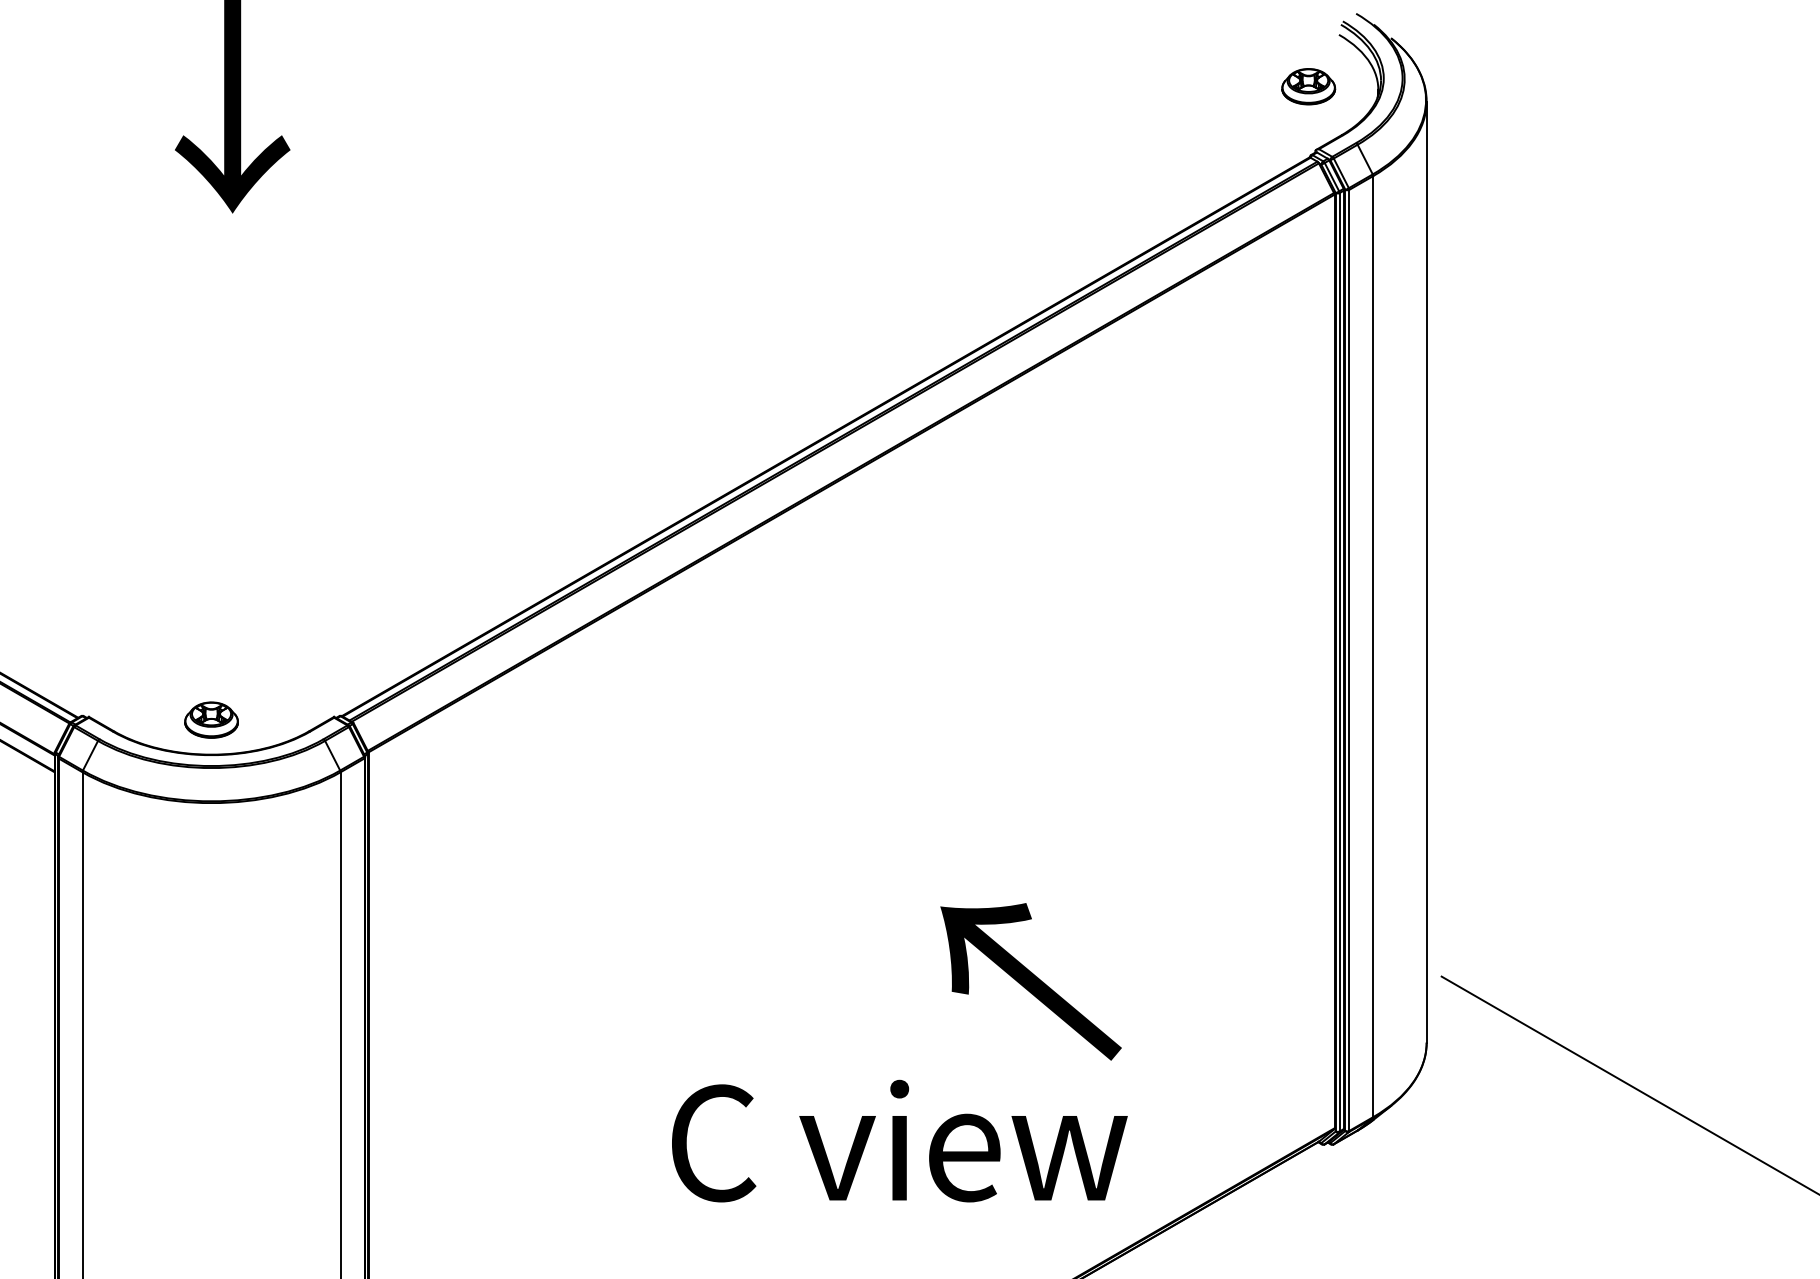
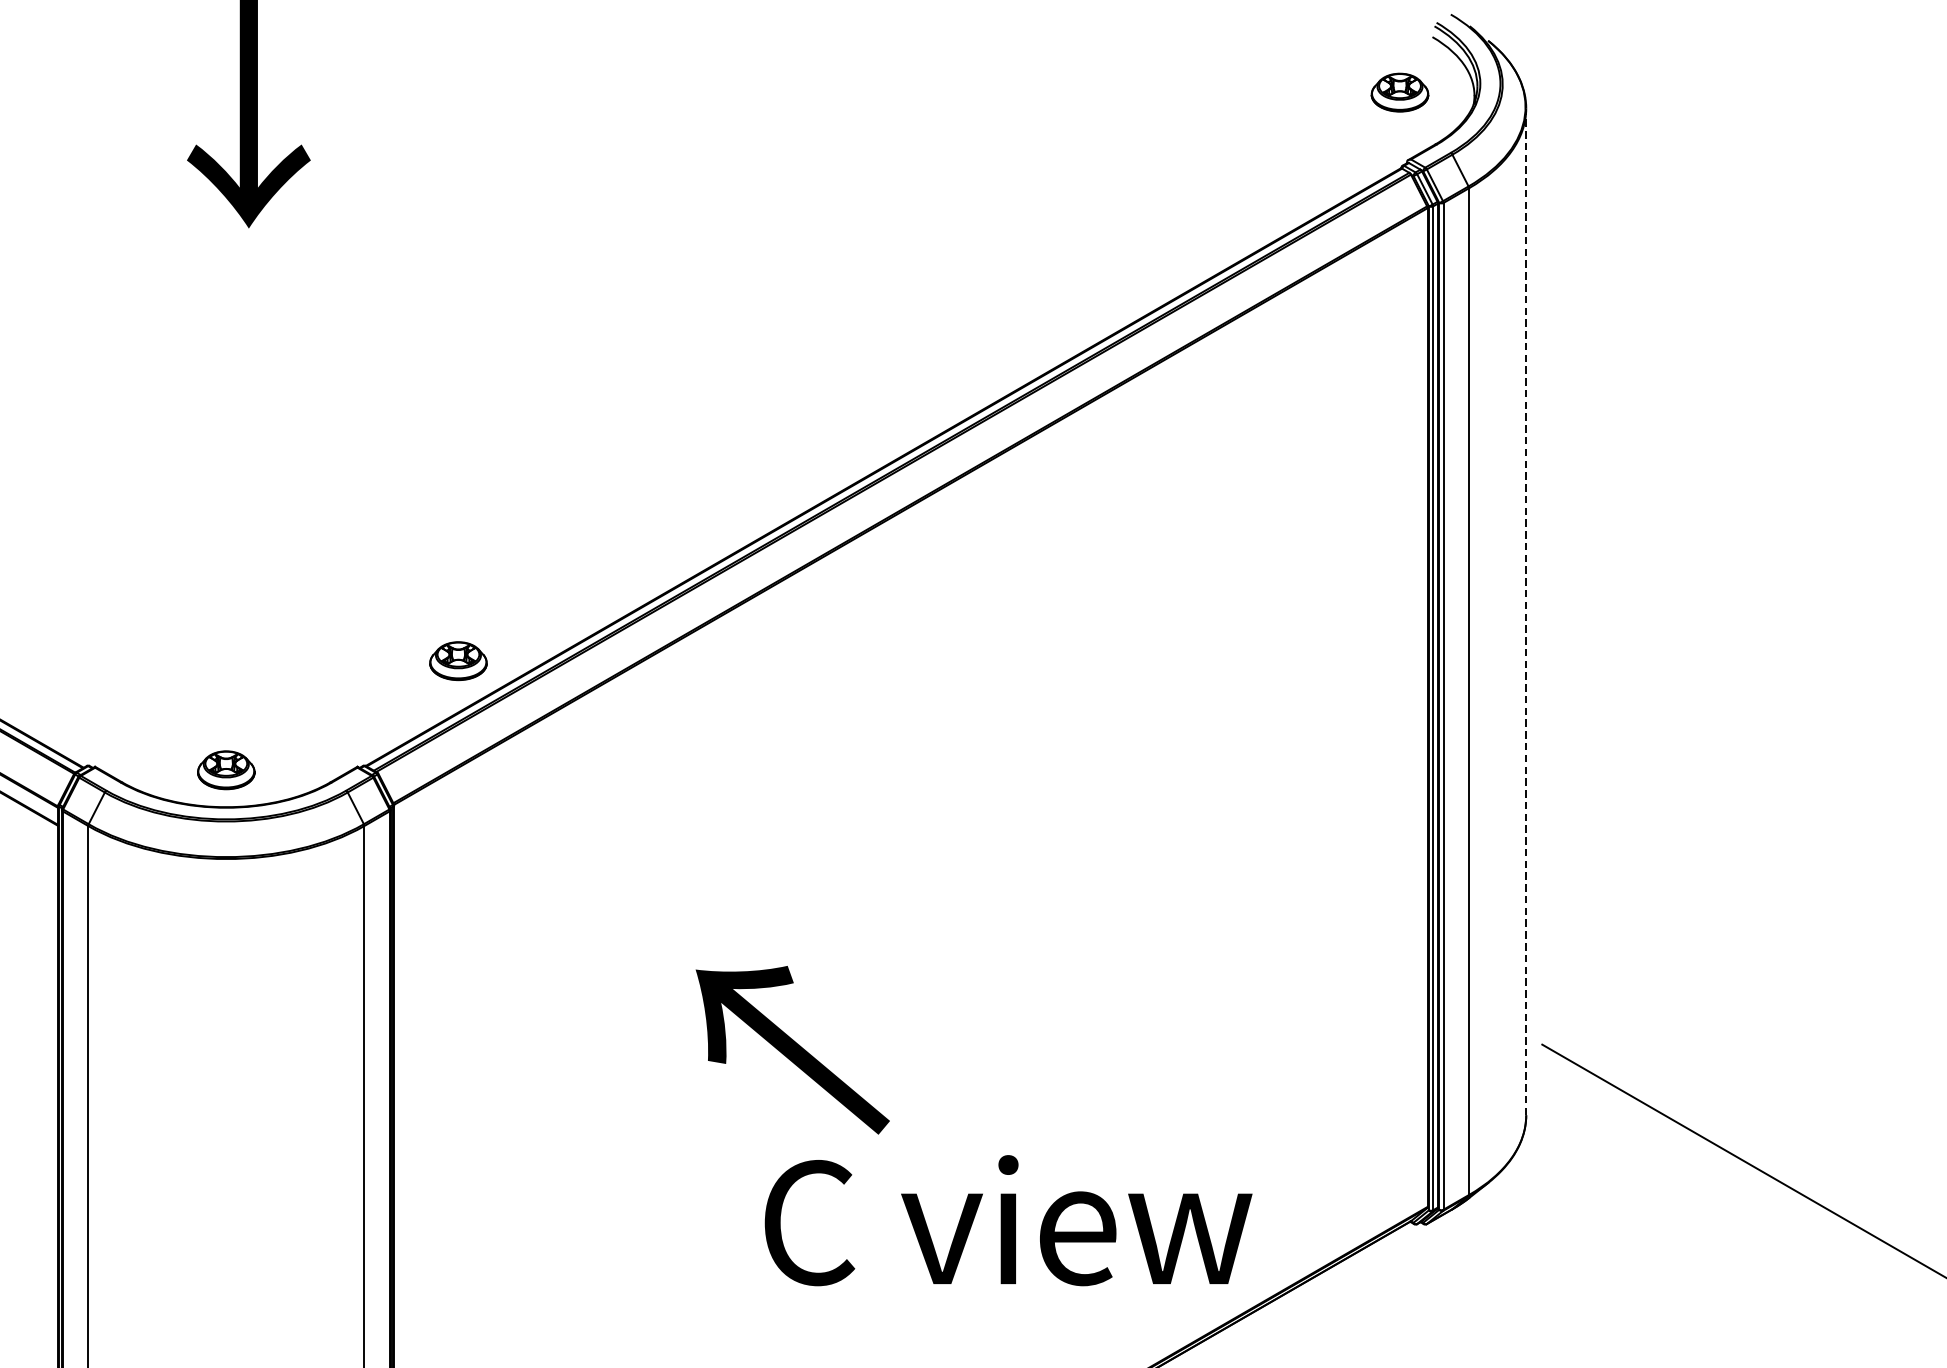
line: (1426, 572) -> (1526, 612), solid -> dashed
part: (428, 617) -> (458, 660), added
text: (1030, 981) -> (792, 1049), moved
text: (899, 1140) -> (1008, 1219), moved

